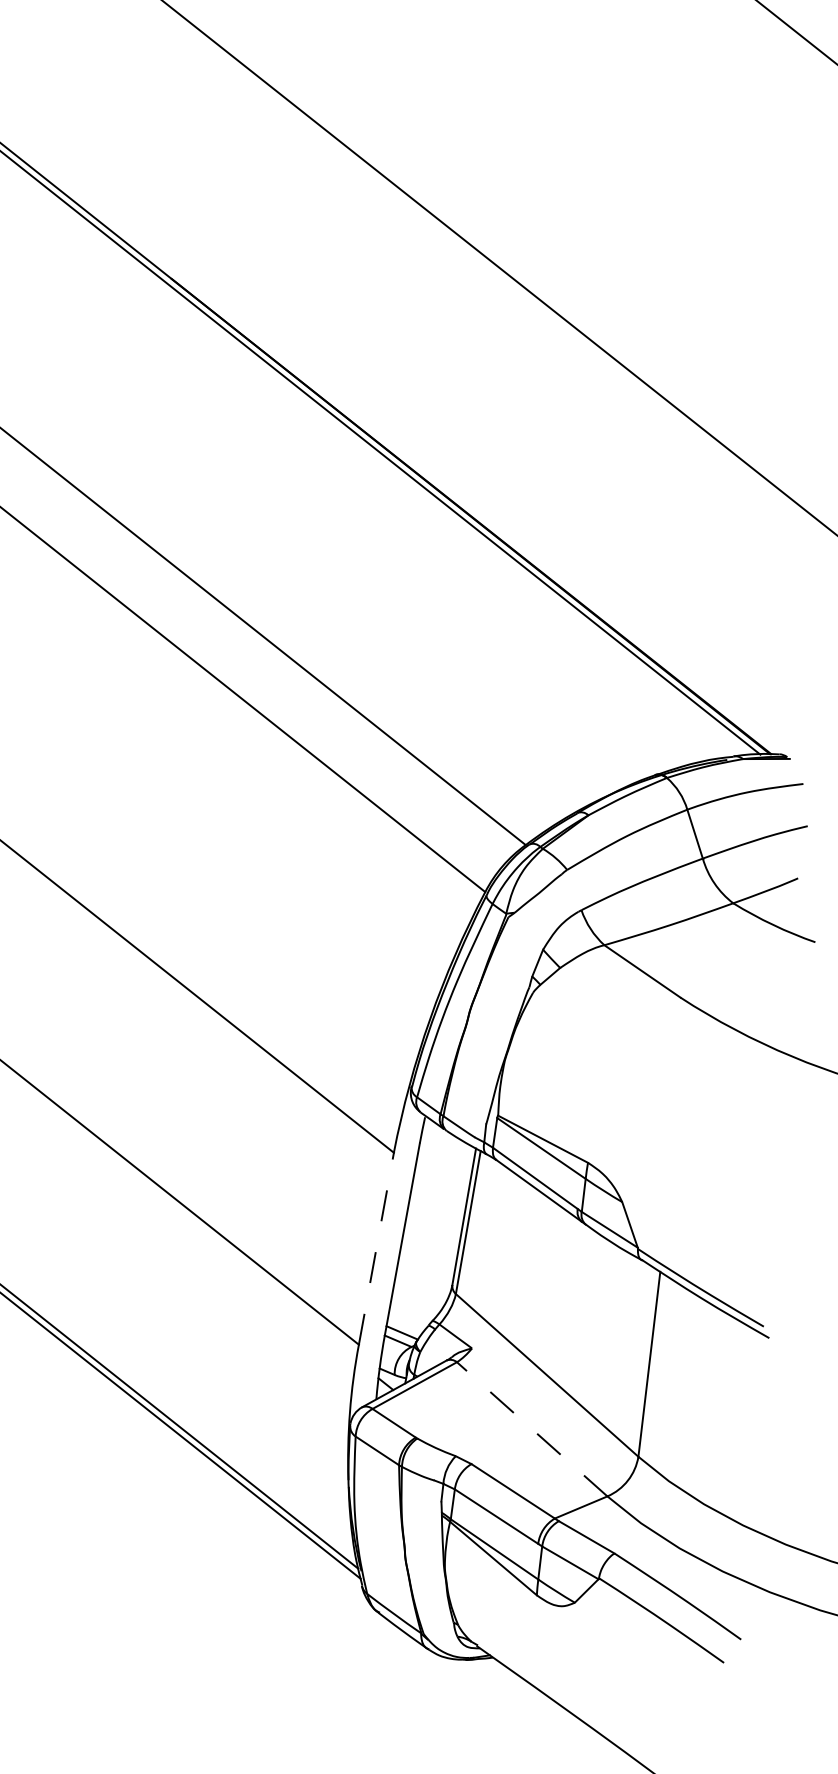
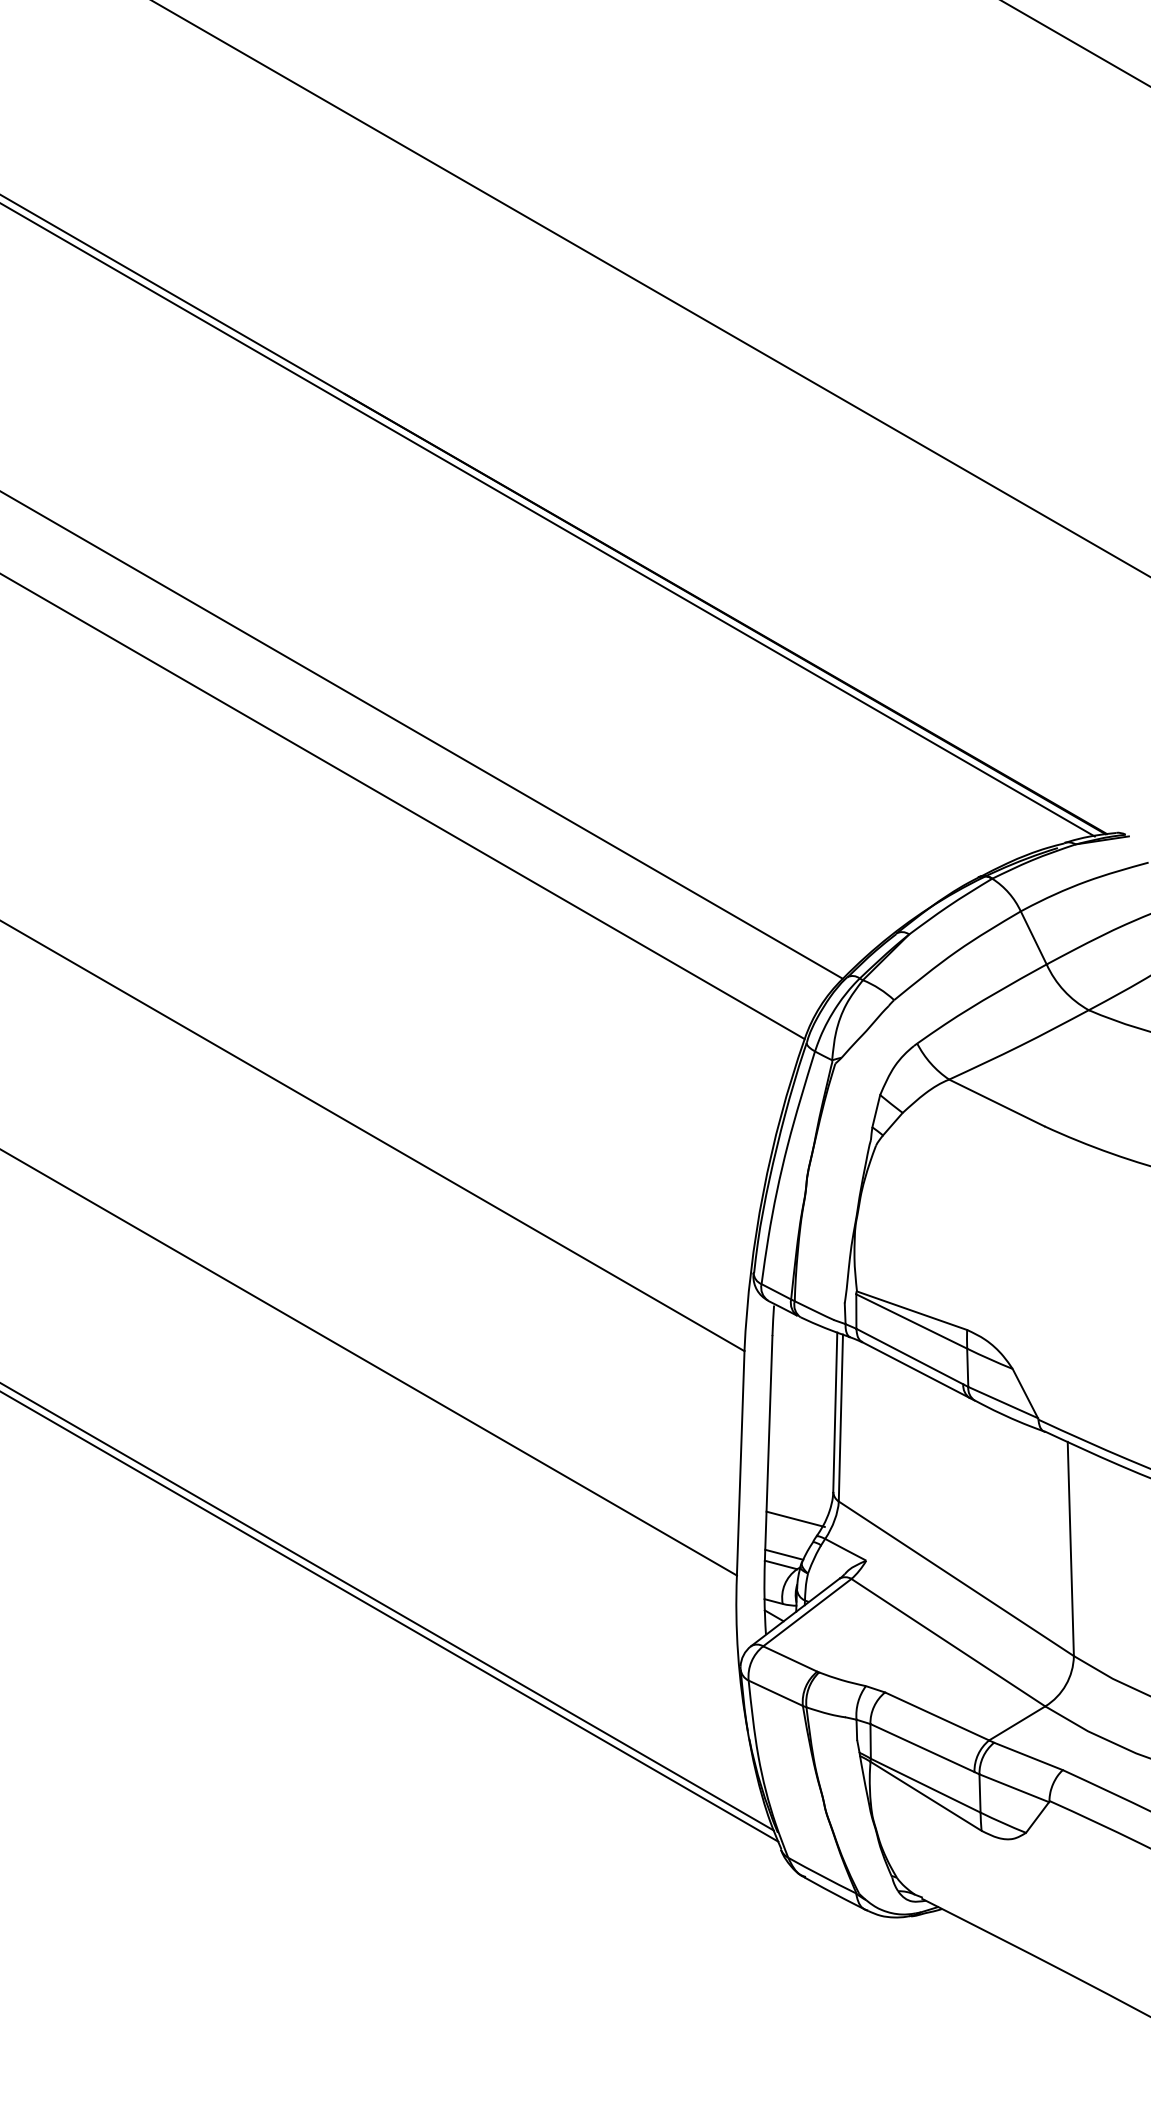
line: (376, 1247) -> (740, 1462), dashed -> solid
line: (416, 1303) -> (795, 1518), added
line: (532, 1429) -> (948, 1642), dashed -> solid

